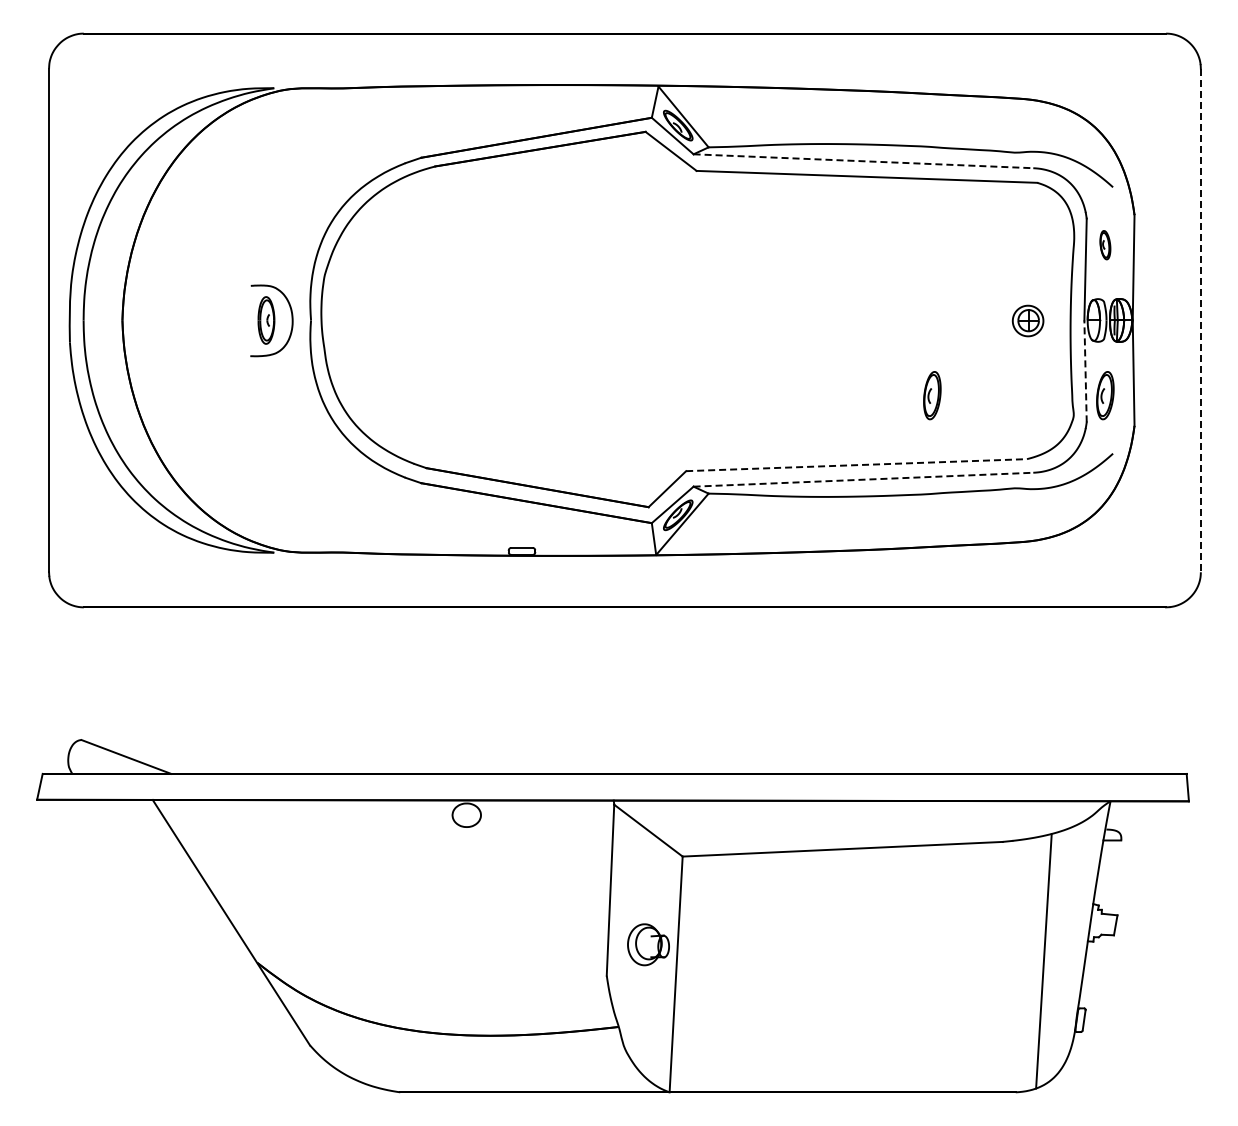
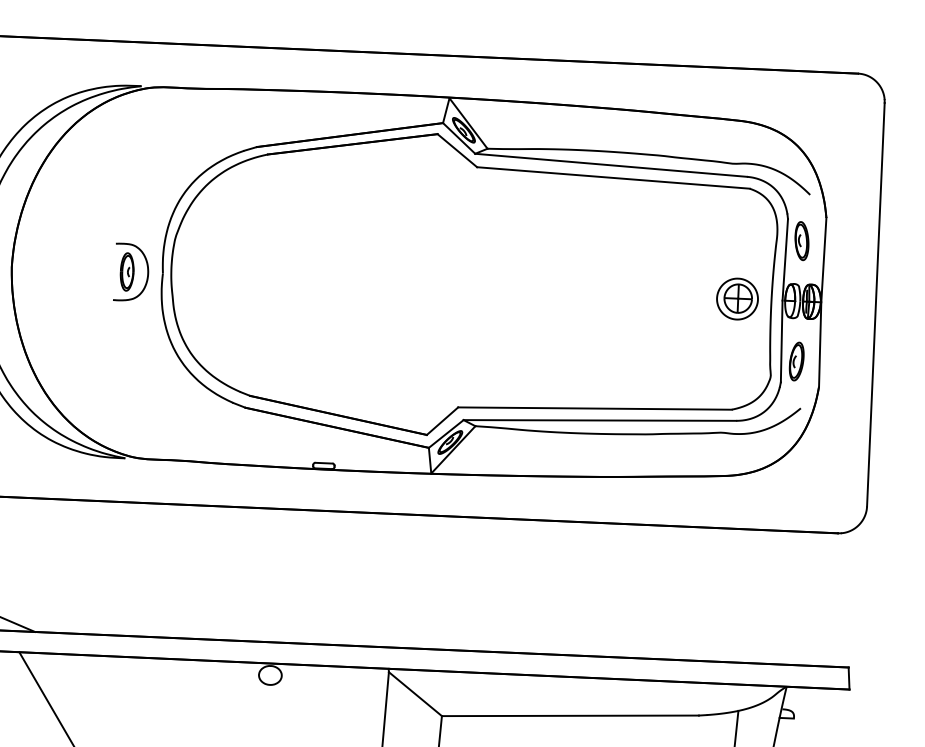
line: (863, 161) -> (611, 165), dashed -> solid
part: (1105, 244) -> (802, 240), size x1.67
part: (1027, 320) -> (736, 298), size x1.67
line: (1200, 320) -> (875, 304), dashed -> solid
line: (1085, 371) -> (781, 341), dashed -> solid
part: (932, 395) -> (658, 355), removed
line: (856, 465) -> (594, 408), dashed -> solid
line: (863, 479) -> (600, 420), dashed -> solid

